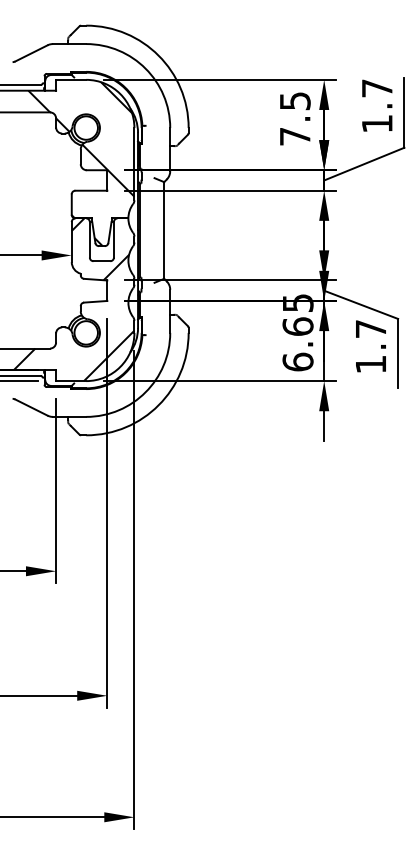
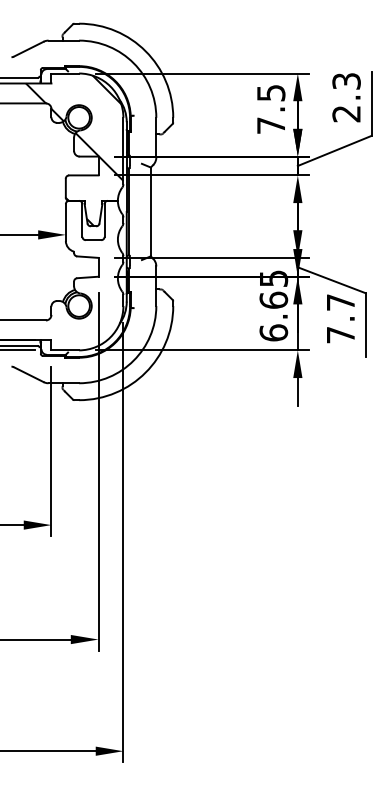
text: (376, 105) -> (345, 97), 1.7 -> 2.3
hatch: (73, 299) -> (67, 275), removed
text: (370, 364) -> (340, 335), 1.7 -> 7.7

